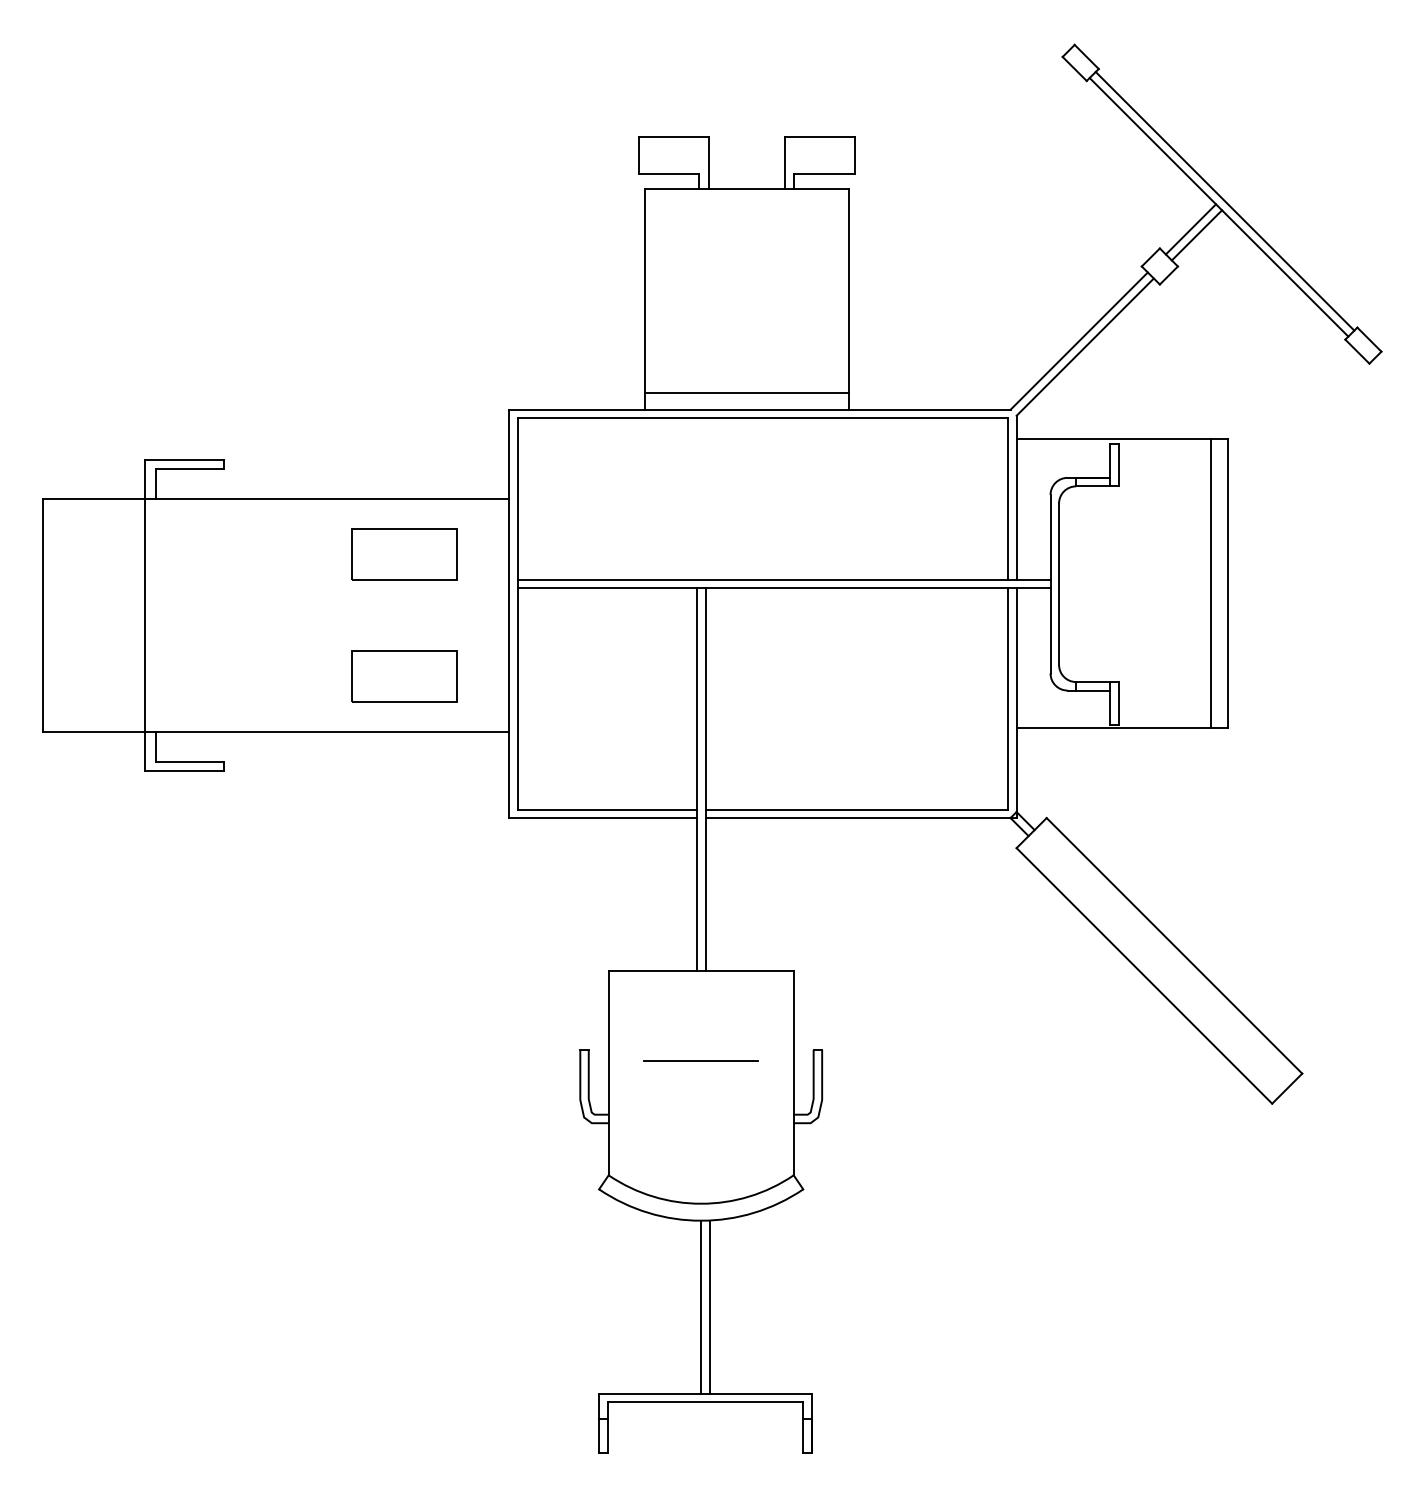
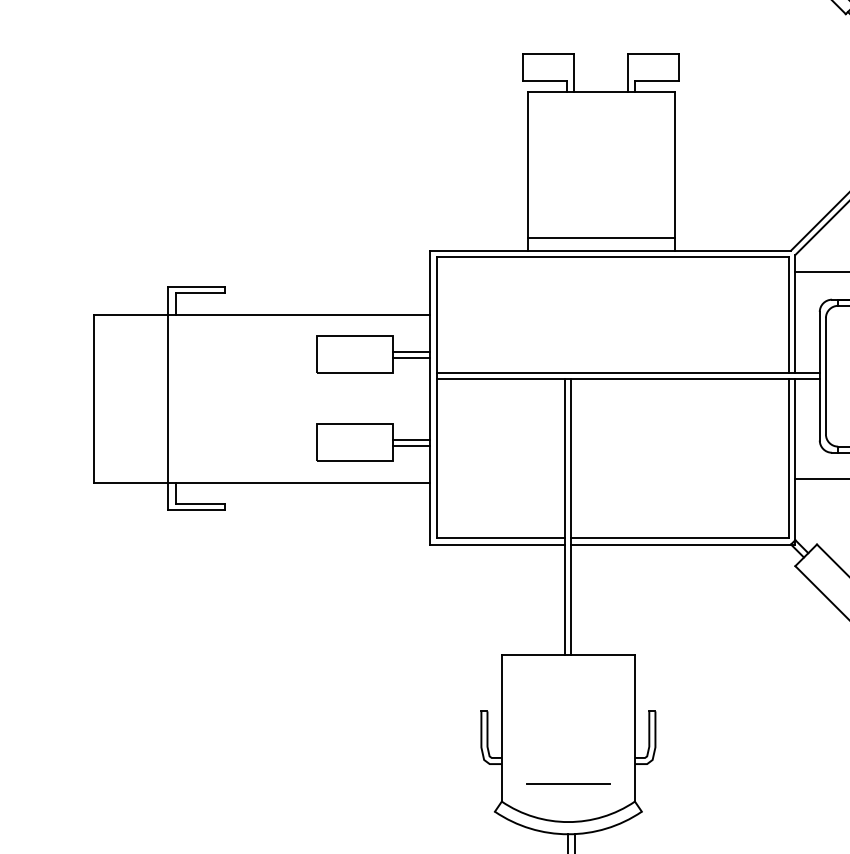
line: (483, 550) -> (411, 351), added
line: (483, 558) -> (411, 357), added
line: (483, 672) -> (411, 439), added
line: (483, 680) -> (411, 445), added
line: (700, 1060) -> (567, 783), moved

